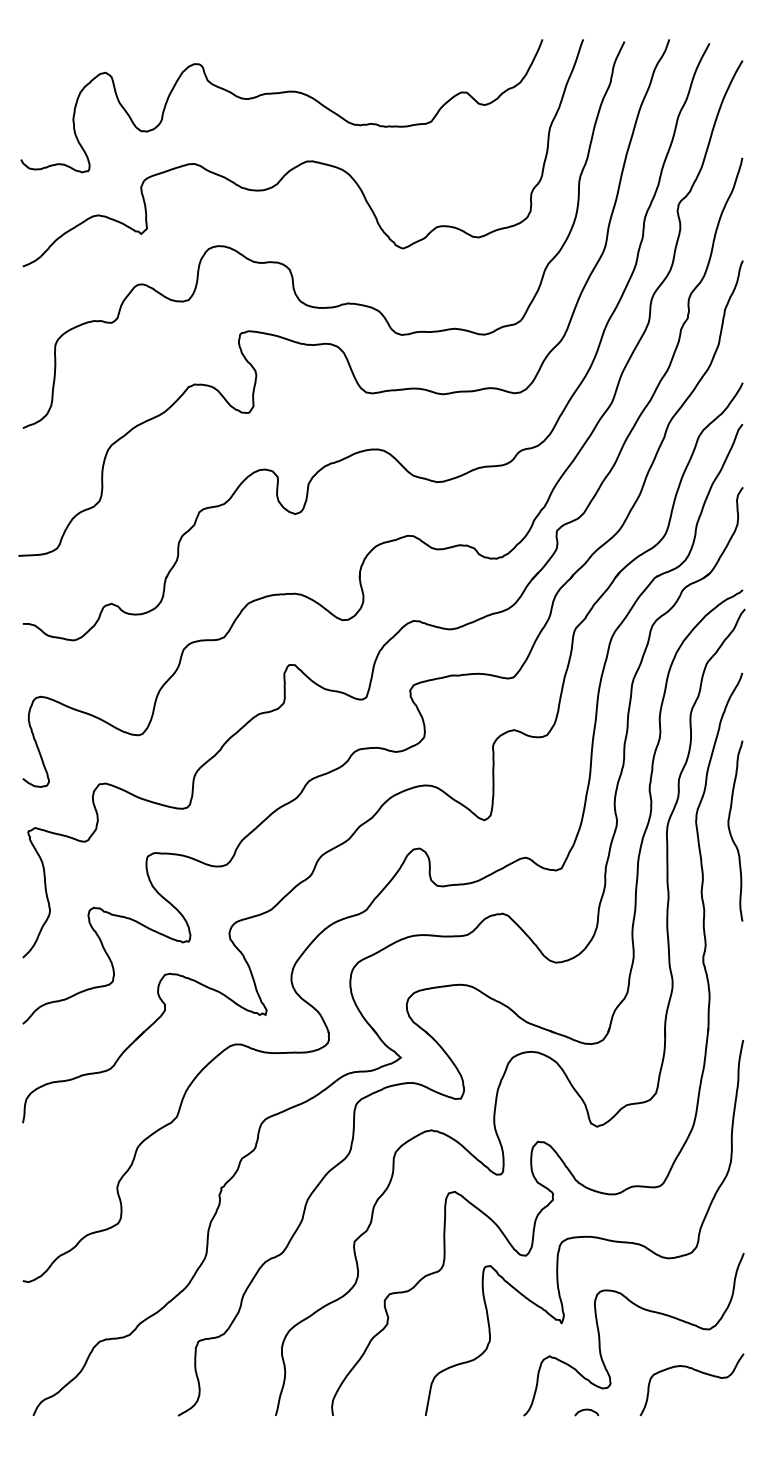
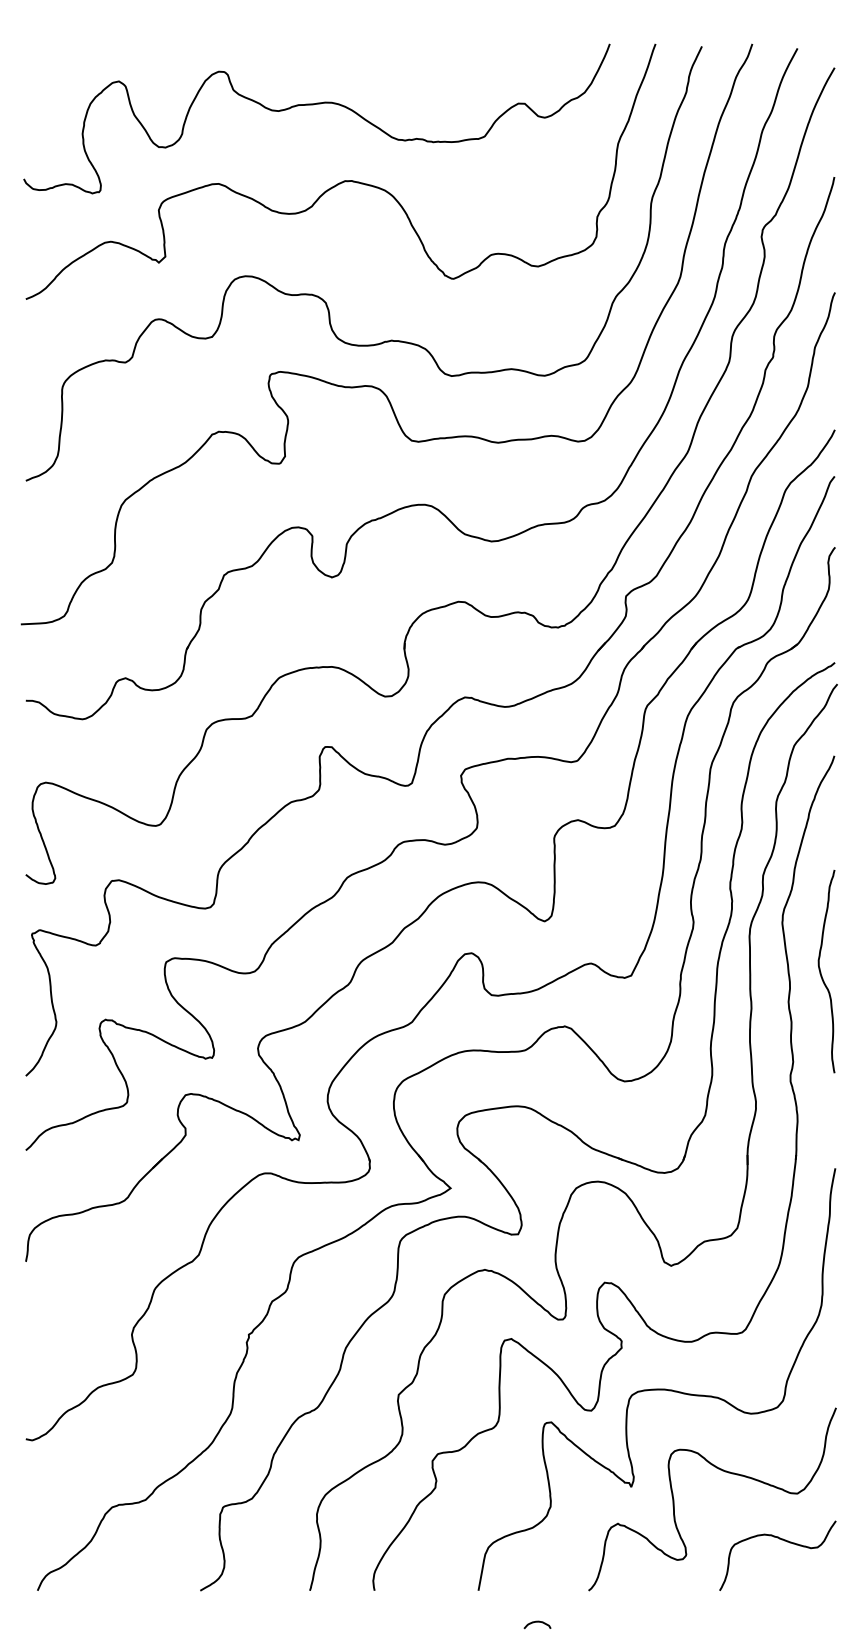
curve: (730, 831) -> (821, 972), moved
curve: (586, 1410) -> (537, 1622), moved

